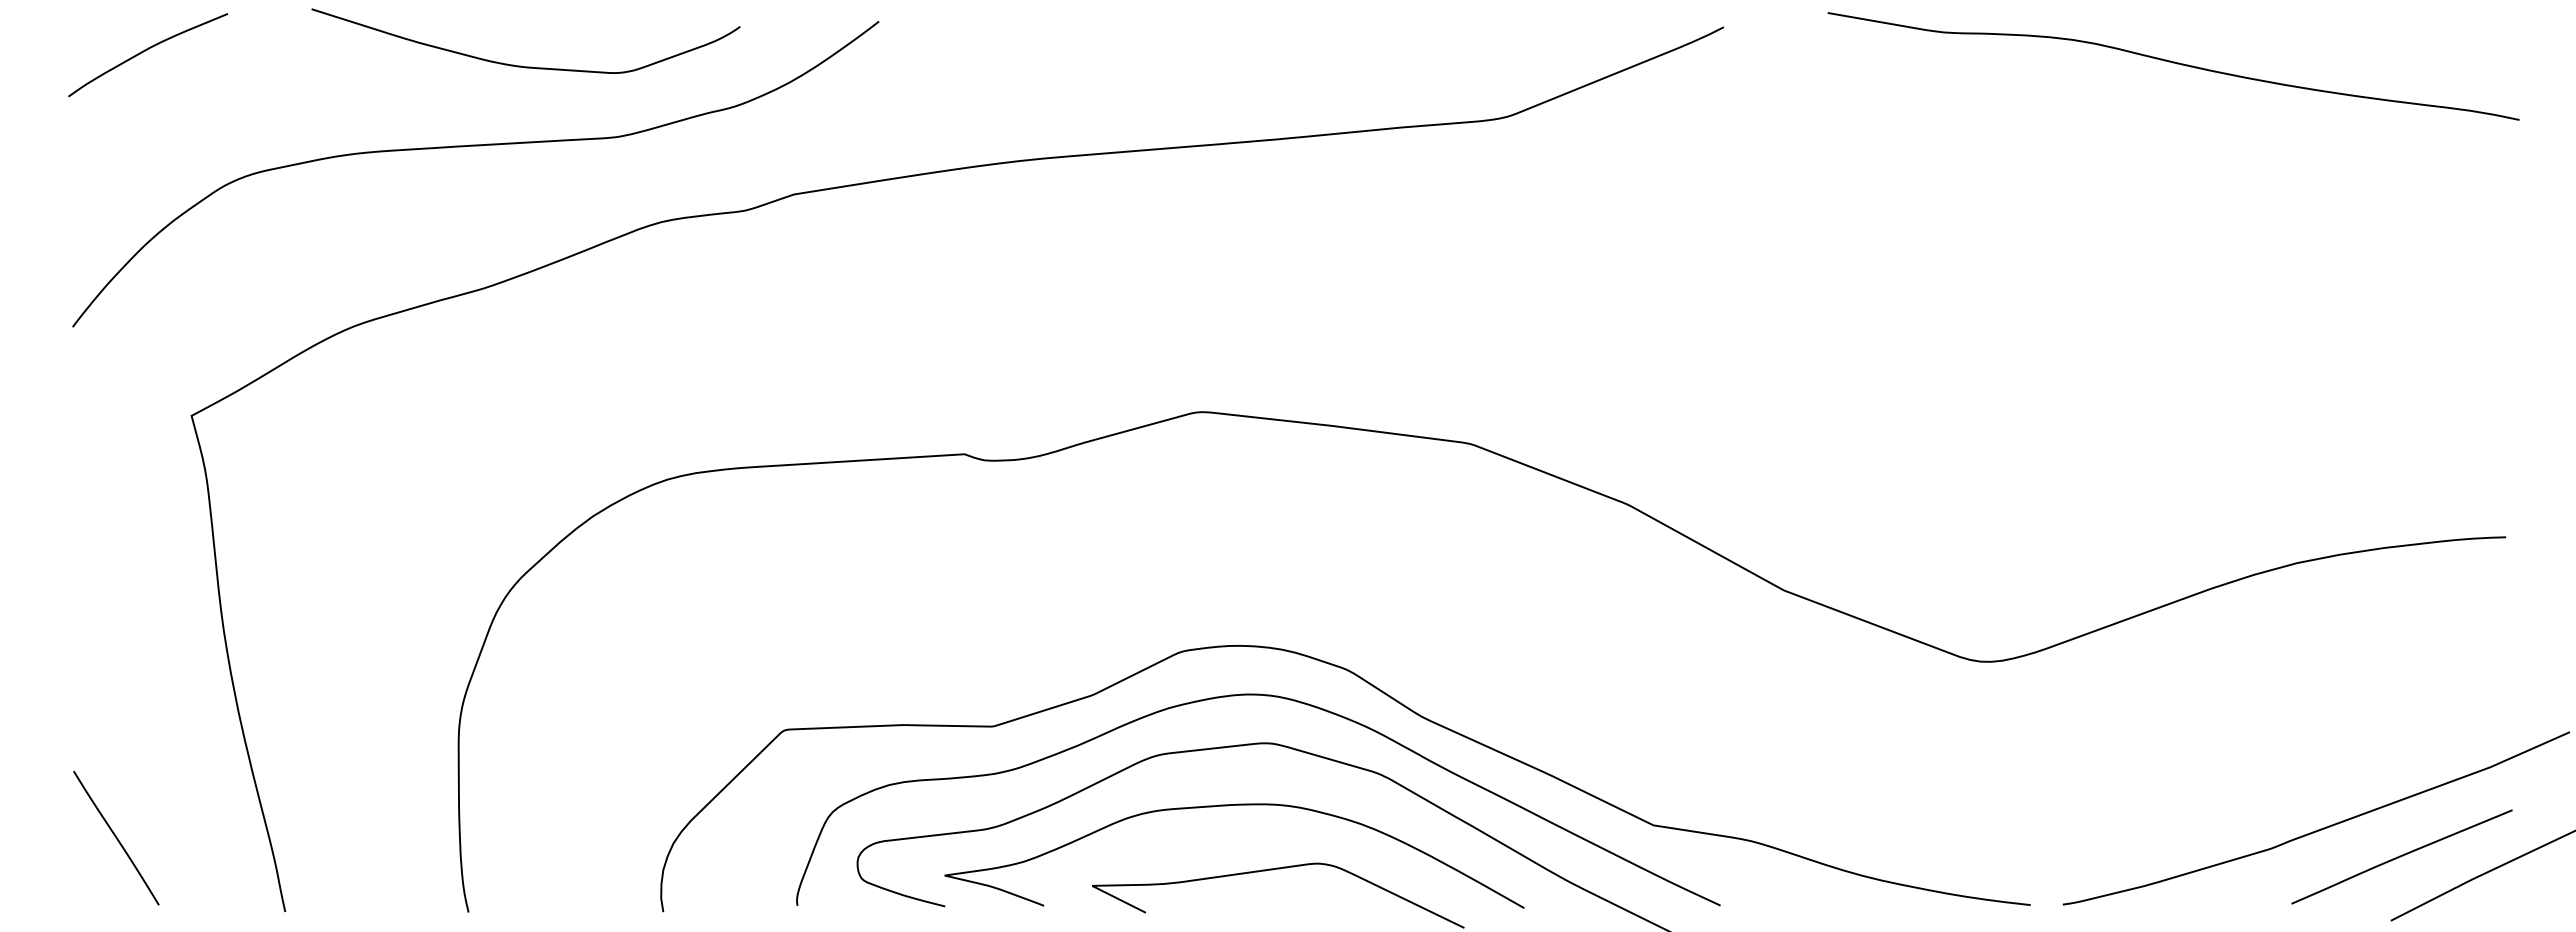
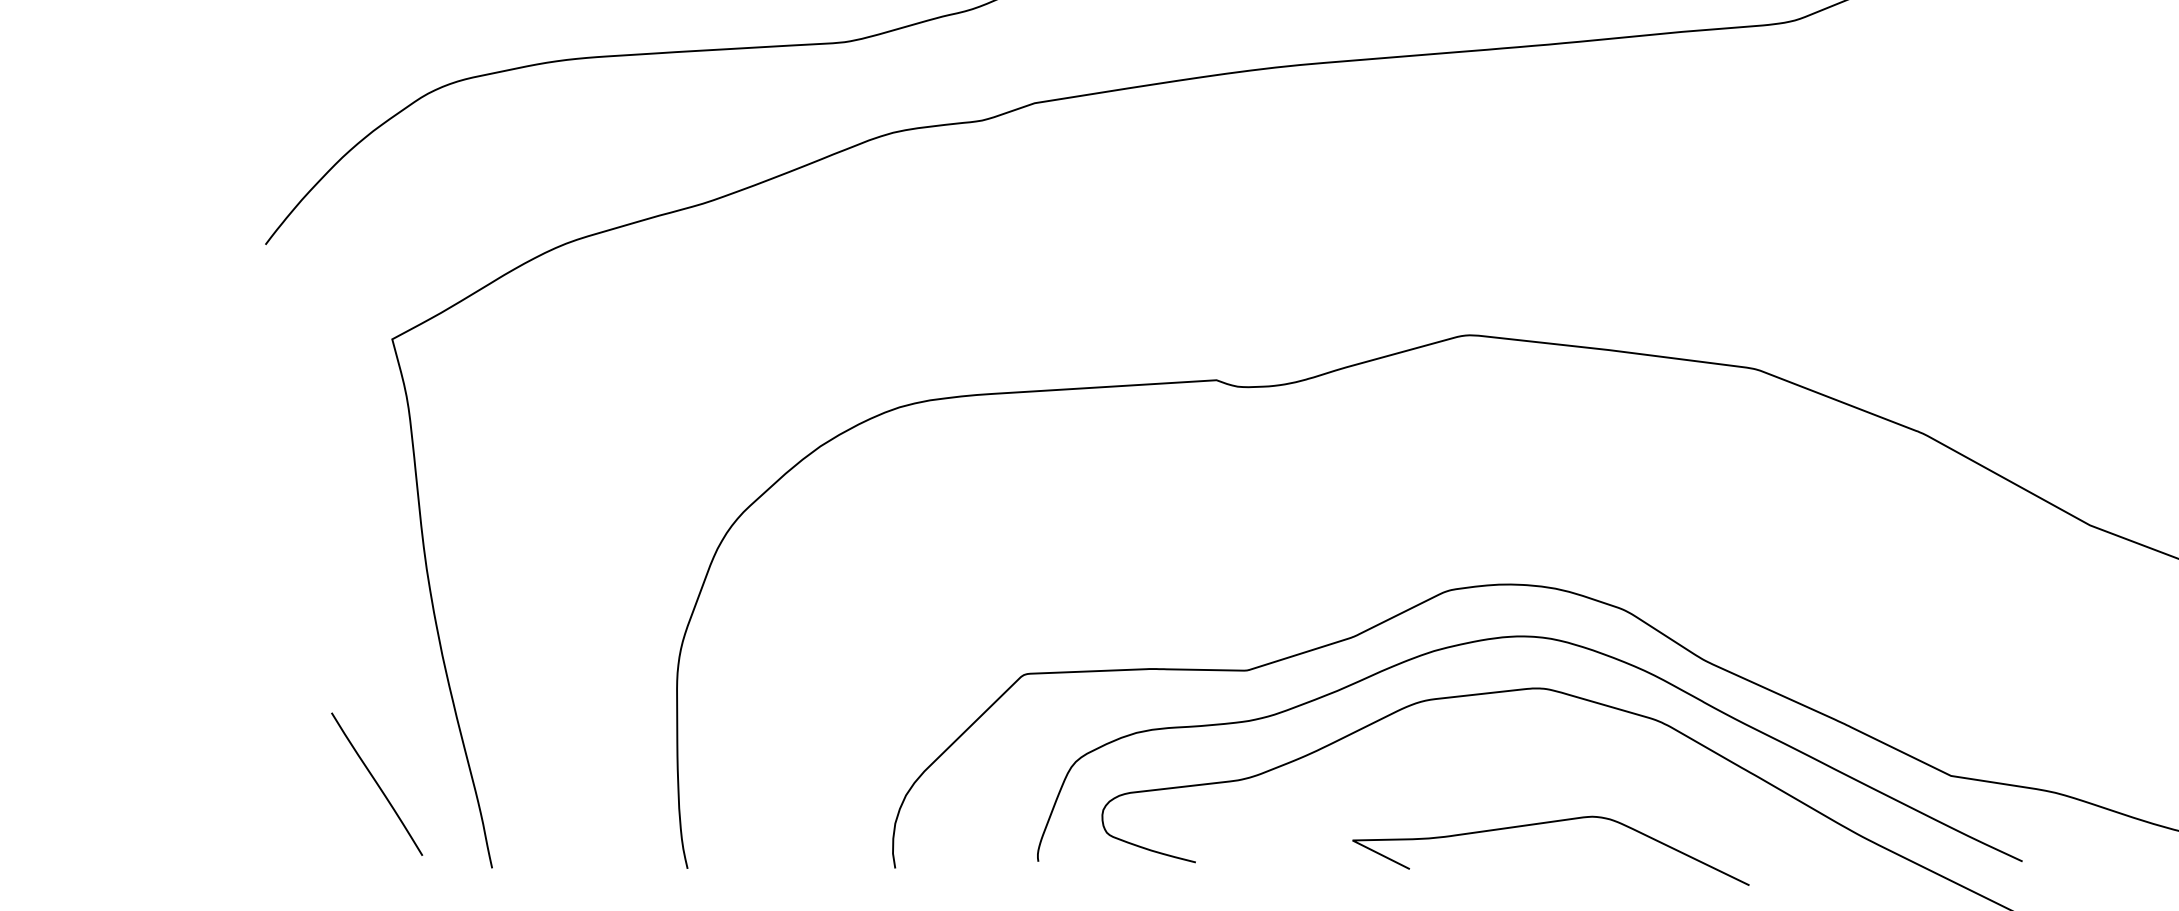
curve: (1228, 806) -> (1497, 755), removed
line: (116, 837) -> (377, 783), moved

